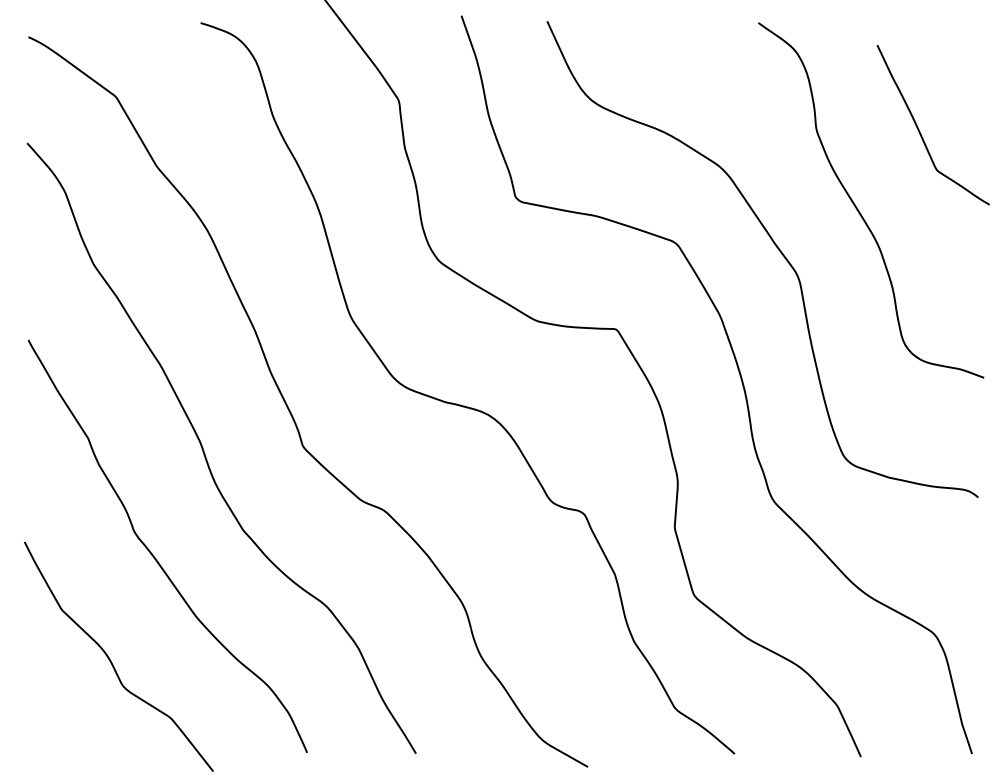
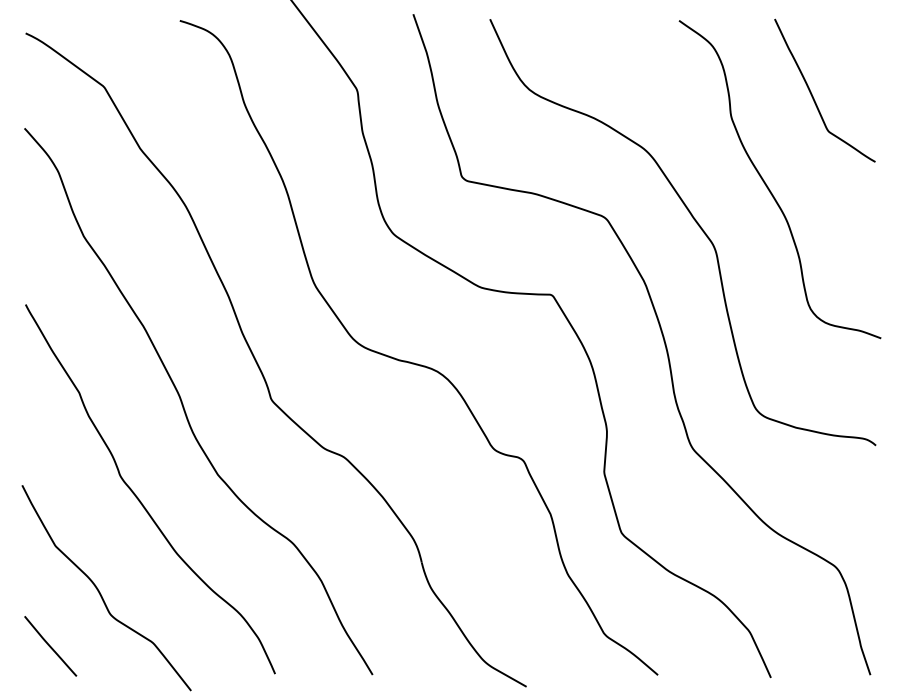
curve: (920, 131) -> (813, 96), moved
line: (56, 721) -> (50, 646), added

